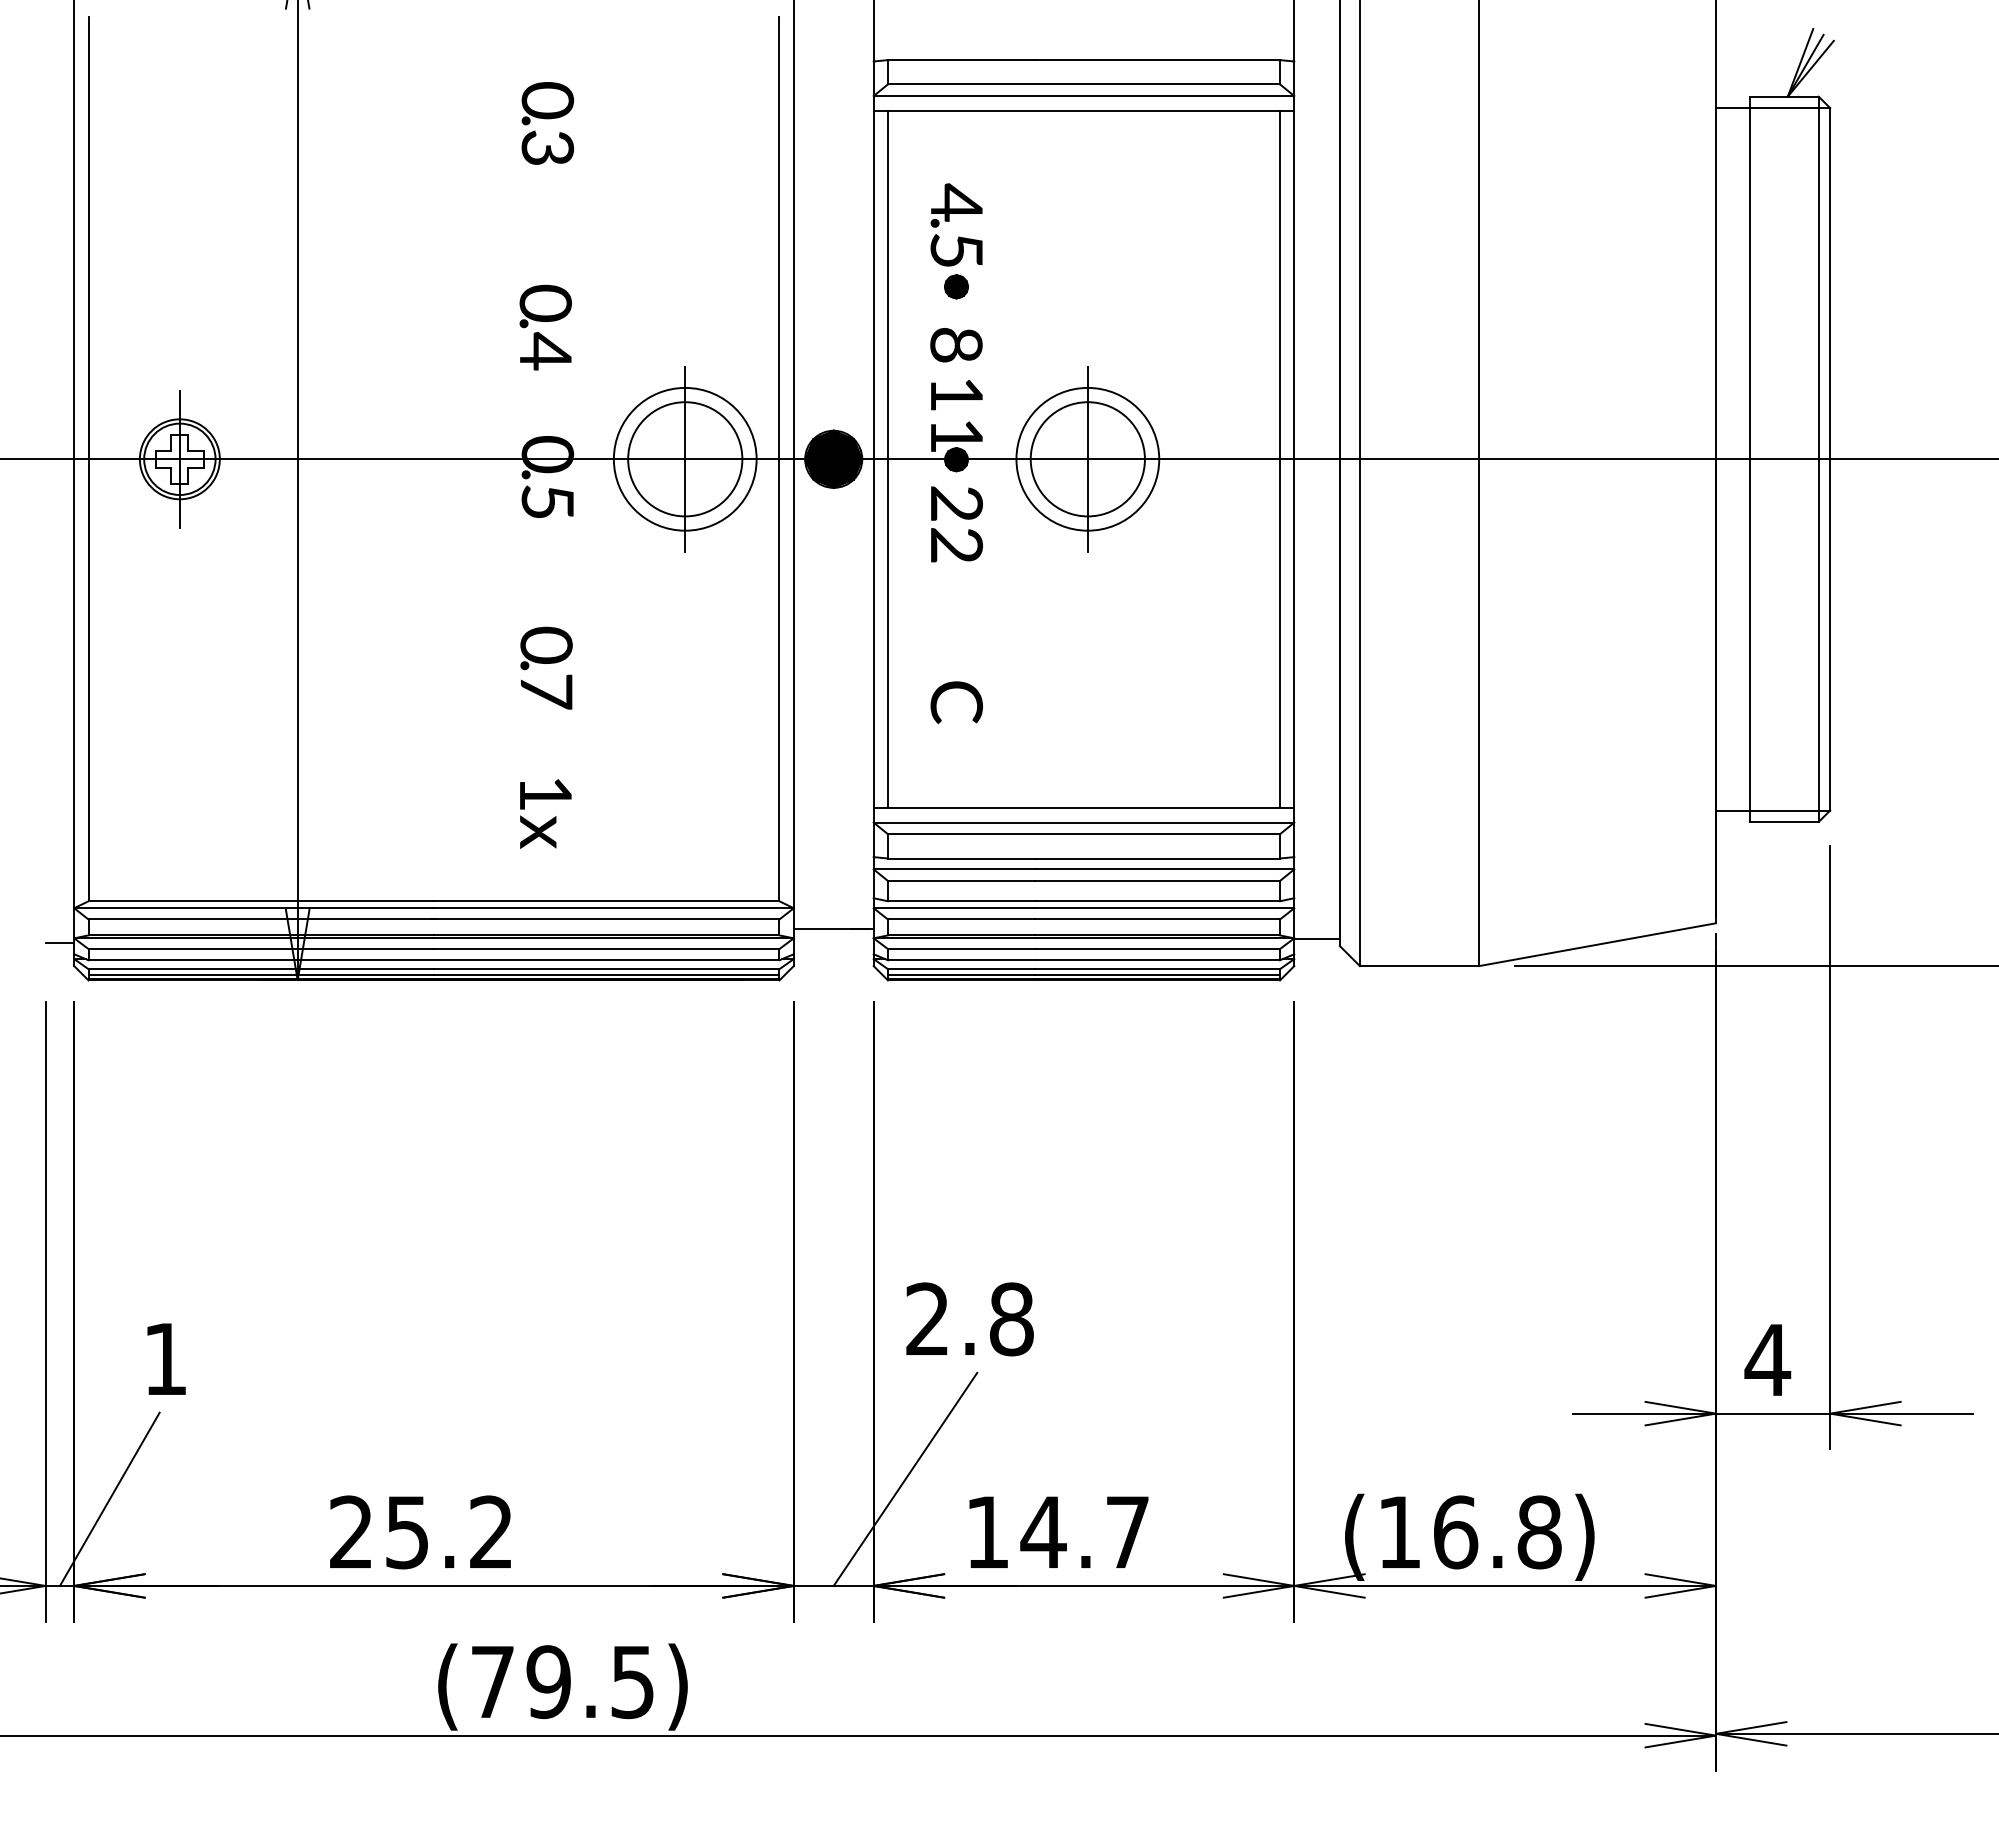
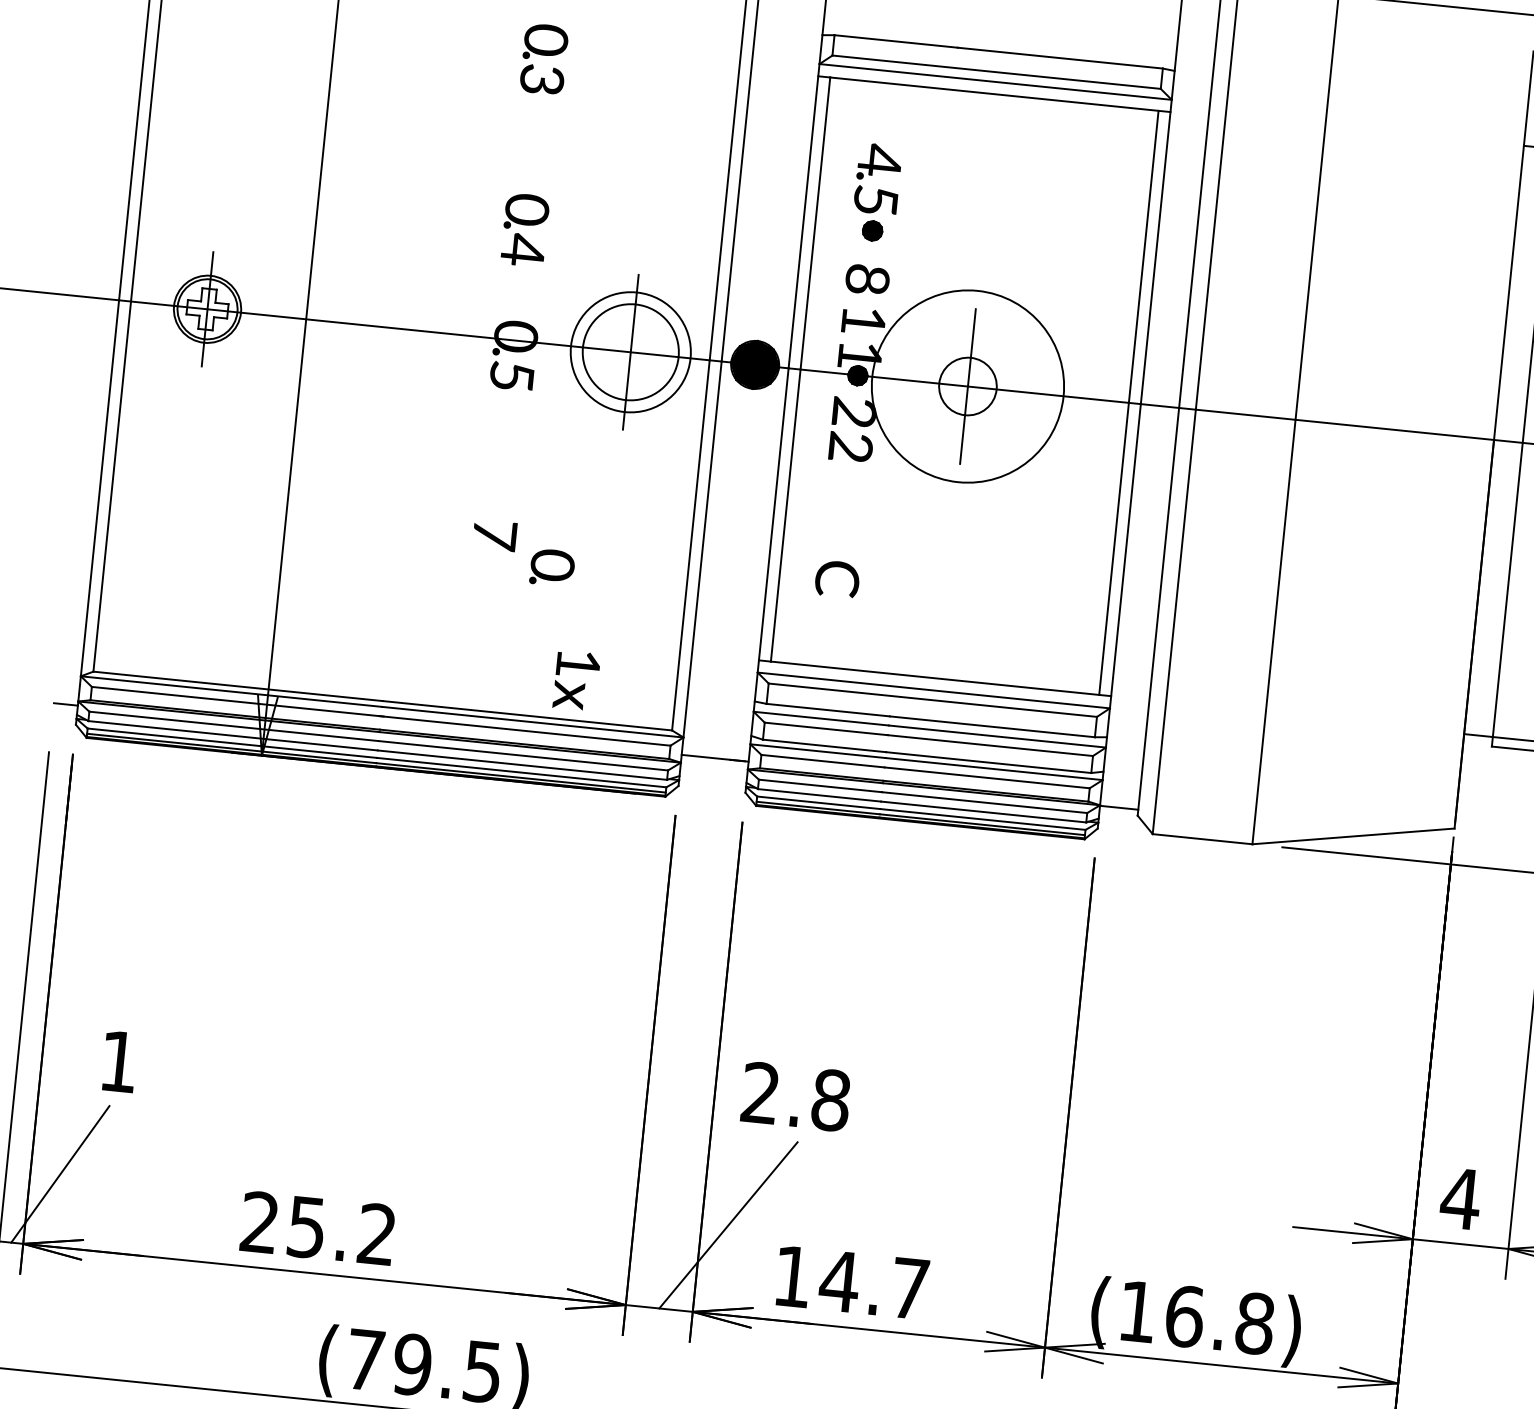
circle: (1087, 458) -> (967, 385), size x1.6
circle: (1087, 459) -> (967, 386), size x0.6
text: (546, 648) -> (552, 567), moved
text: (545, 813) -> (576, 680), moved

